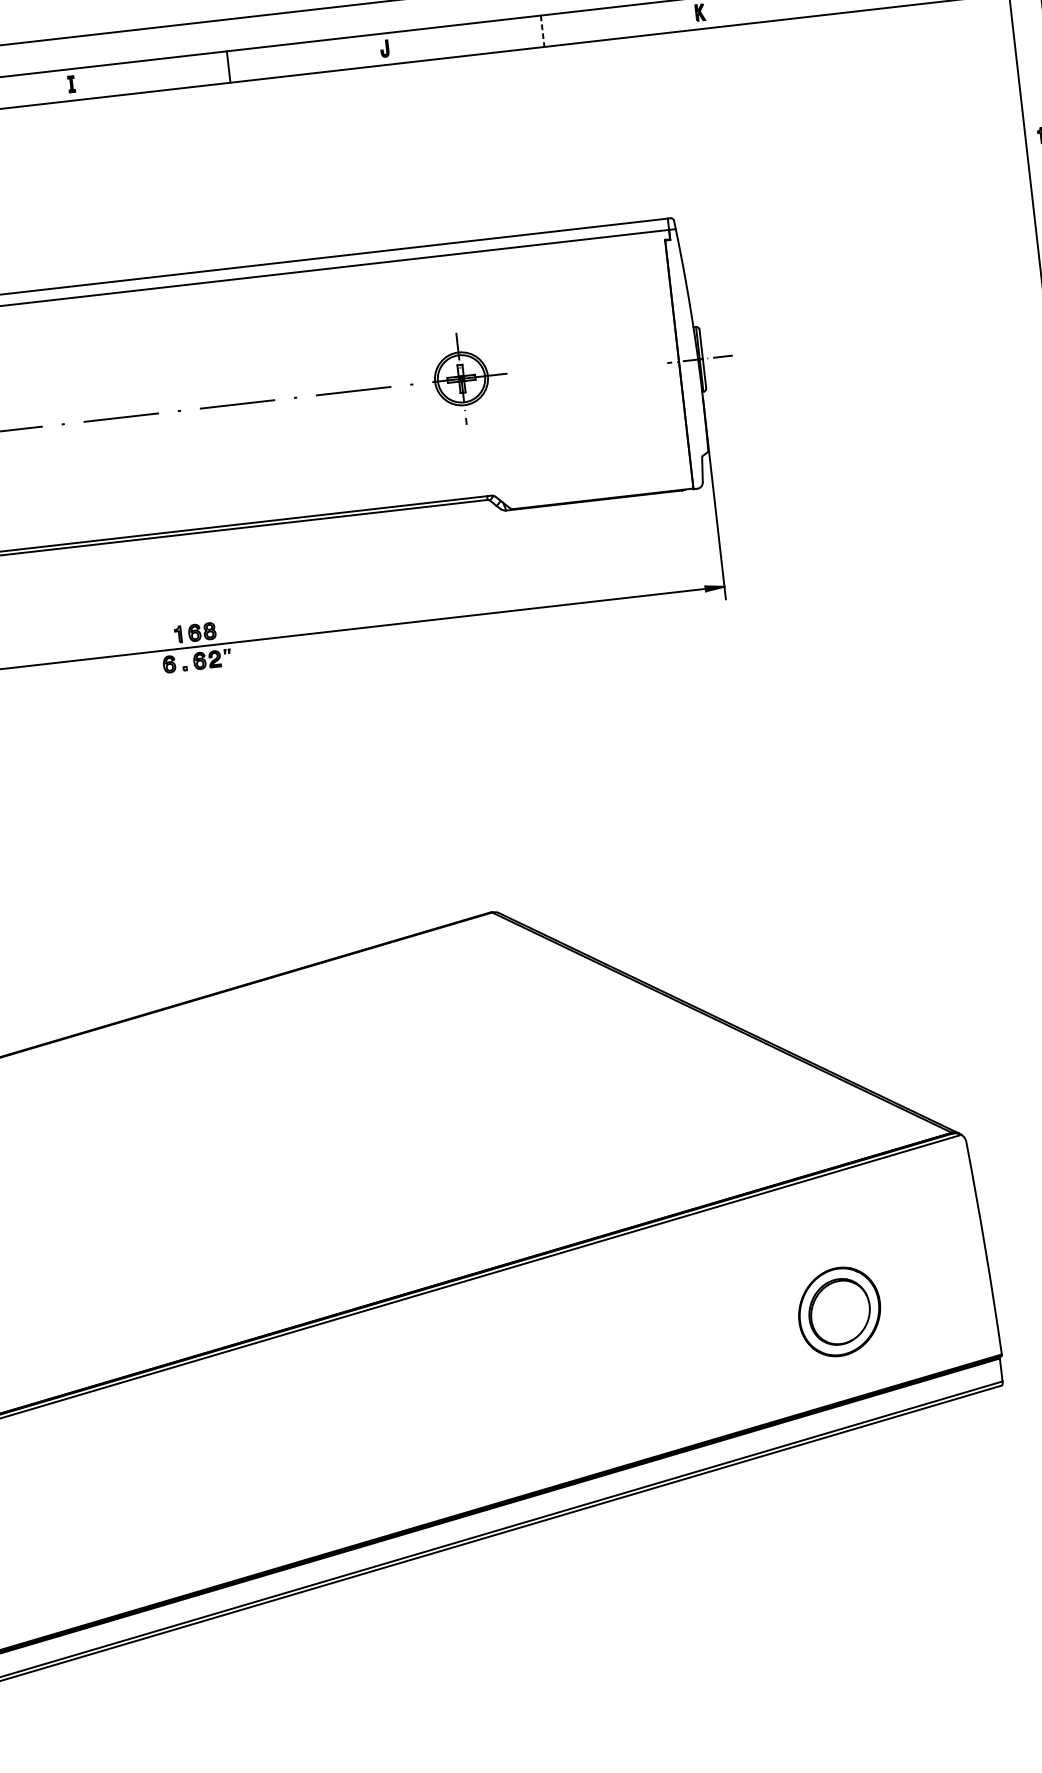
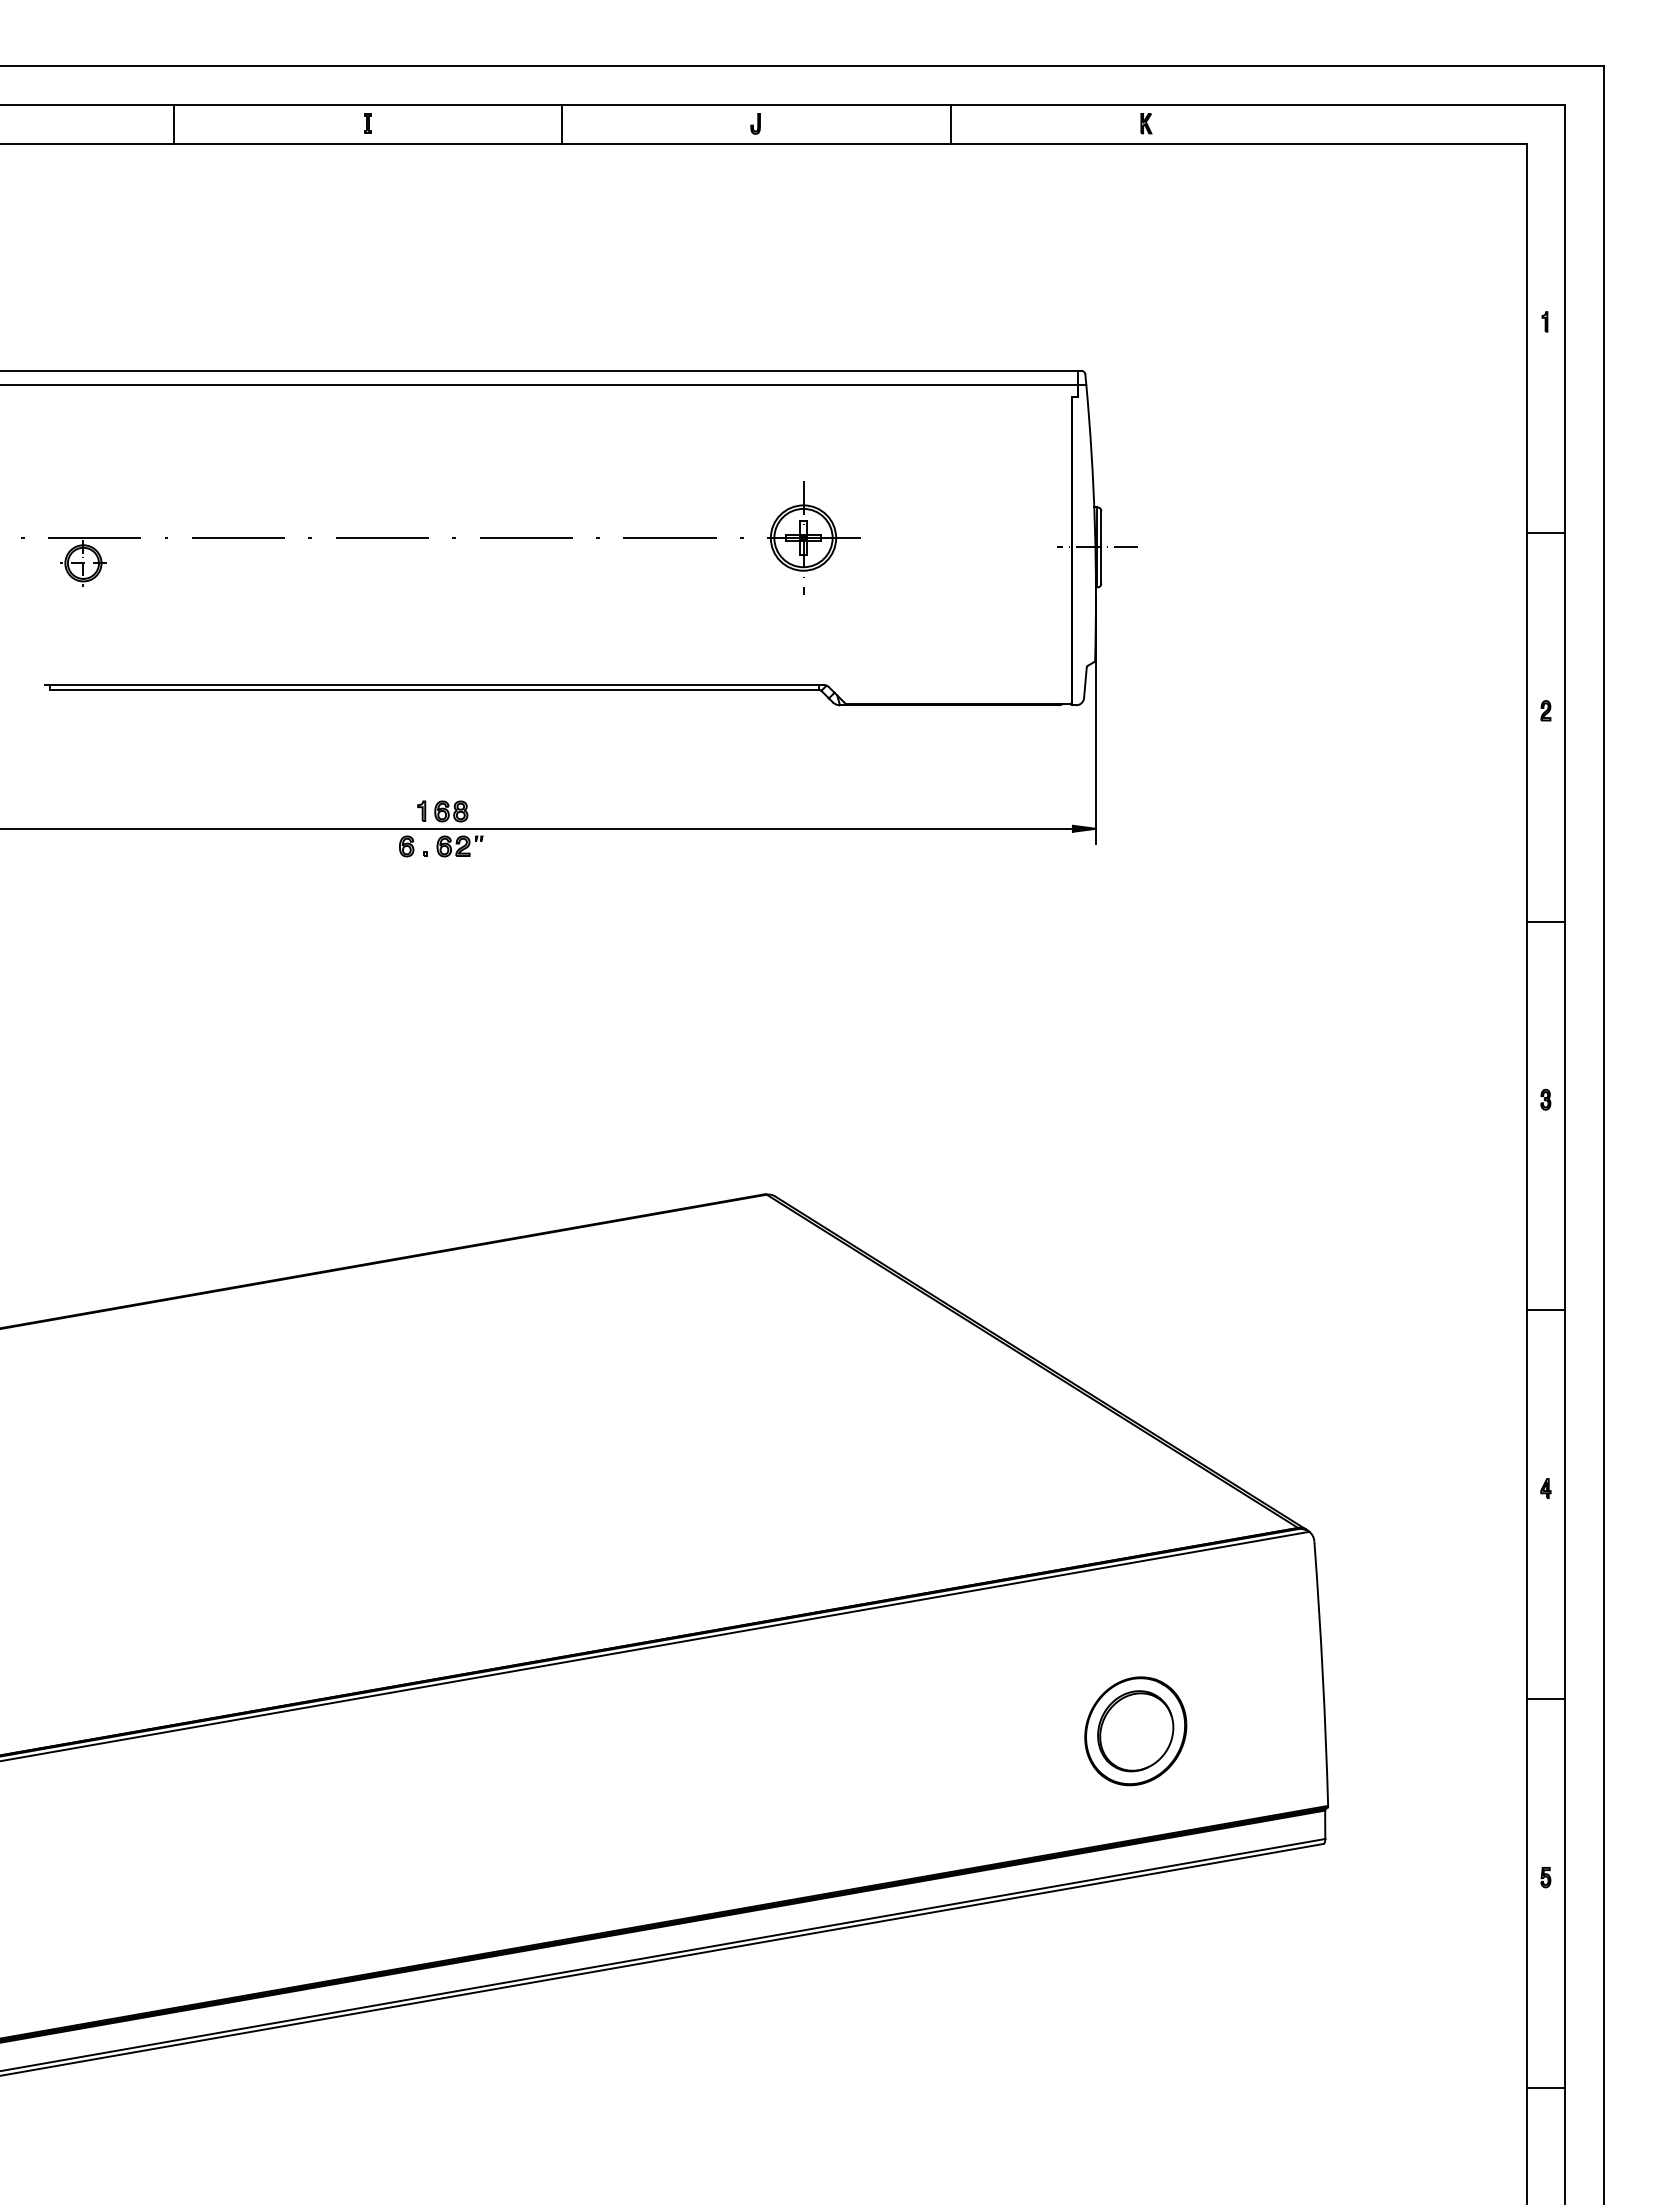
line: (542, 31) -> (951, 124), dashed -> solid

